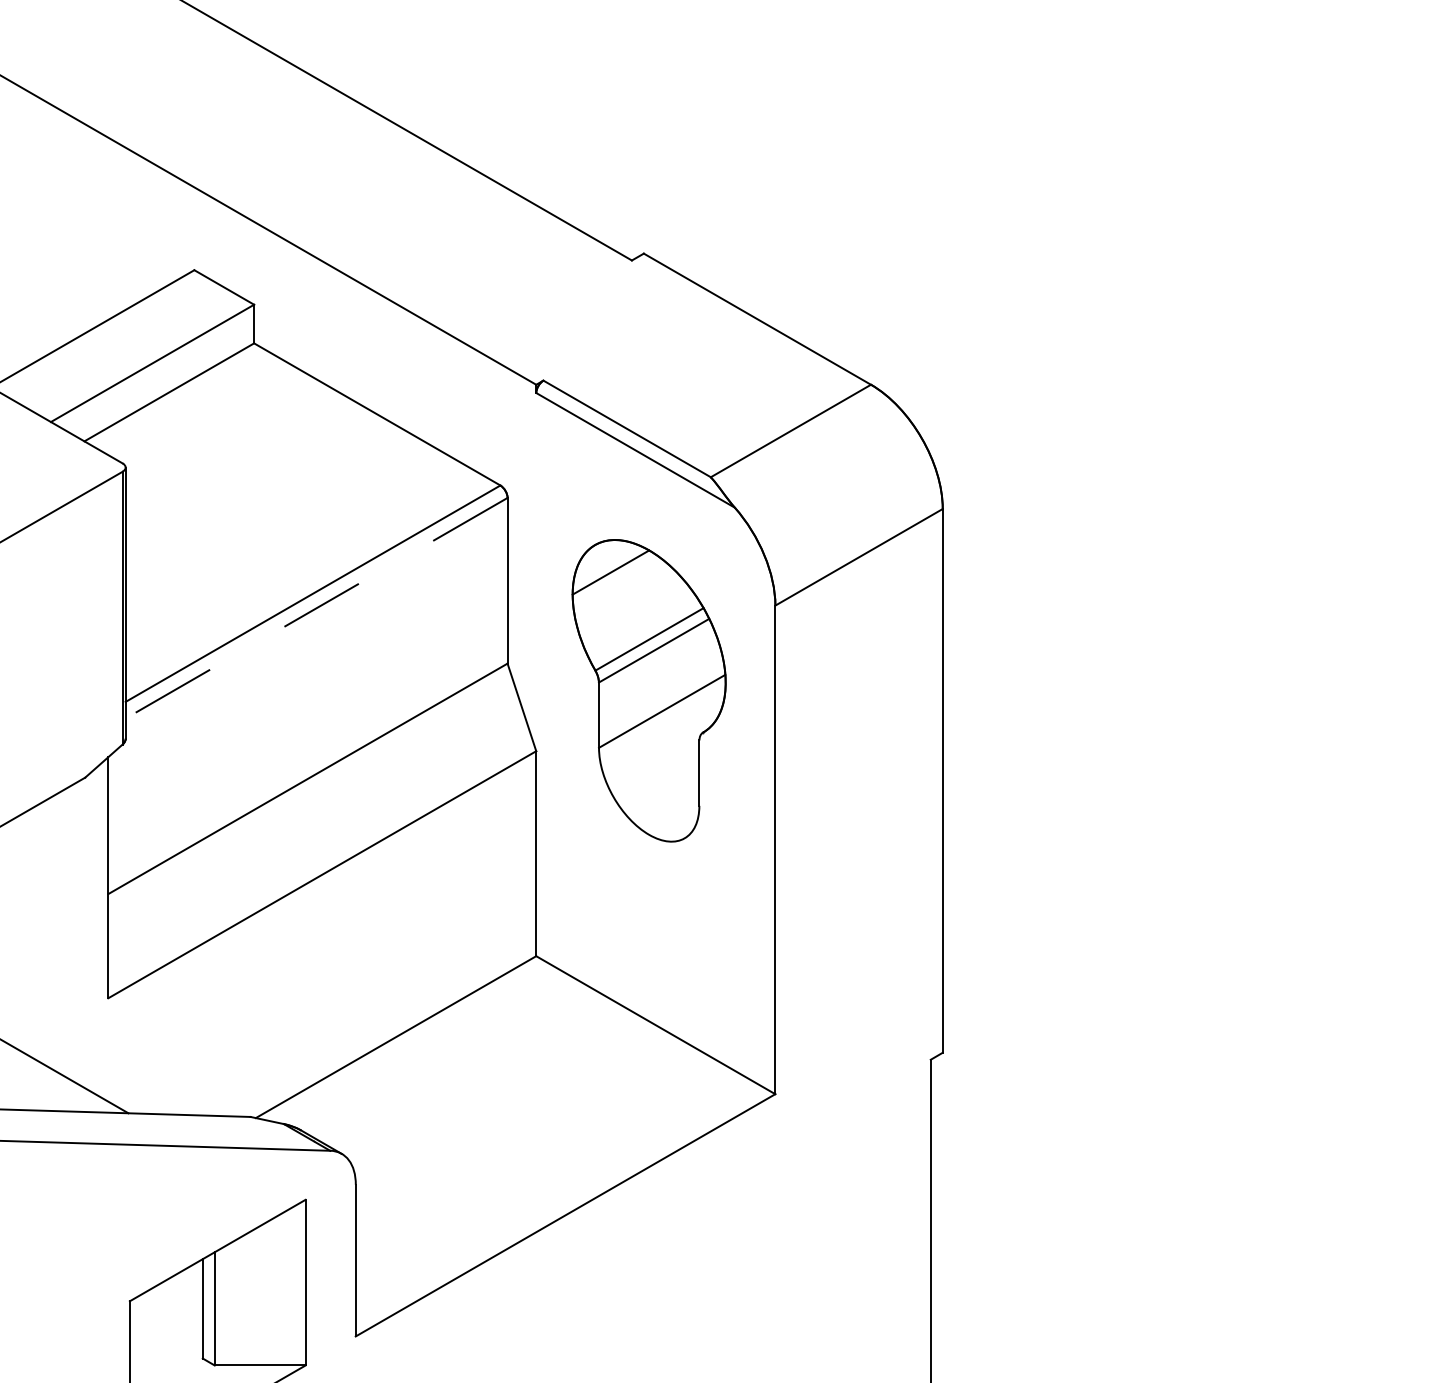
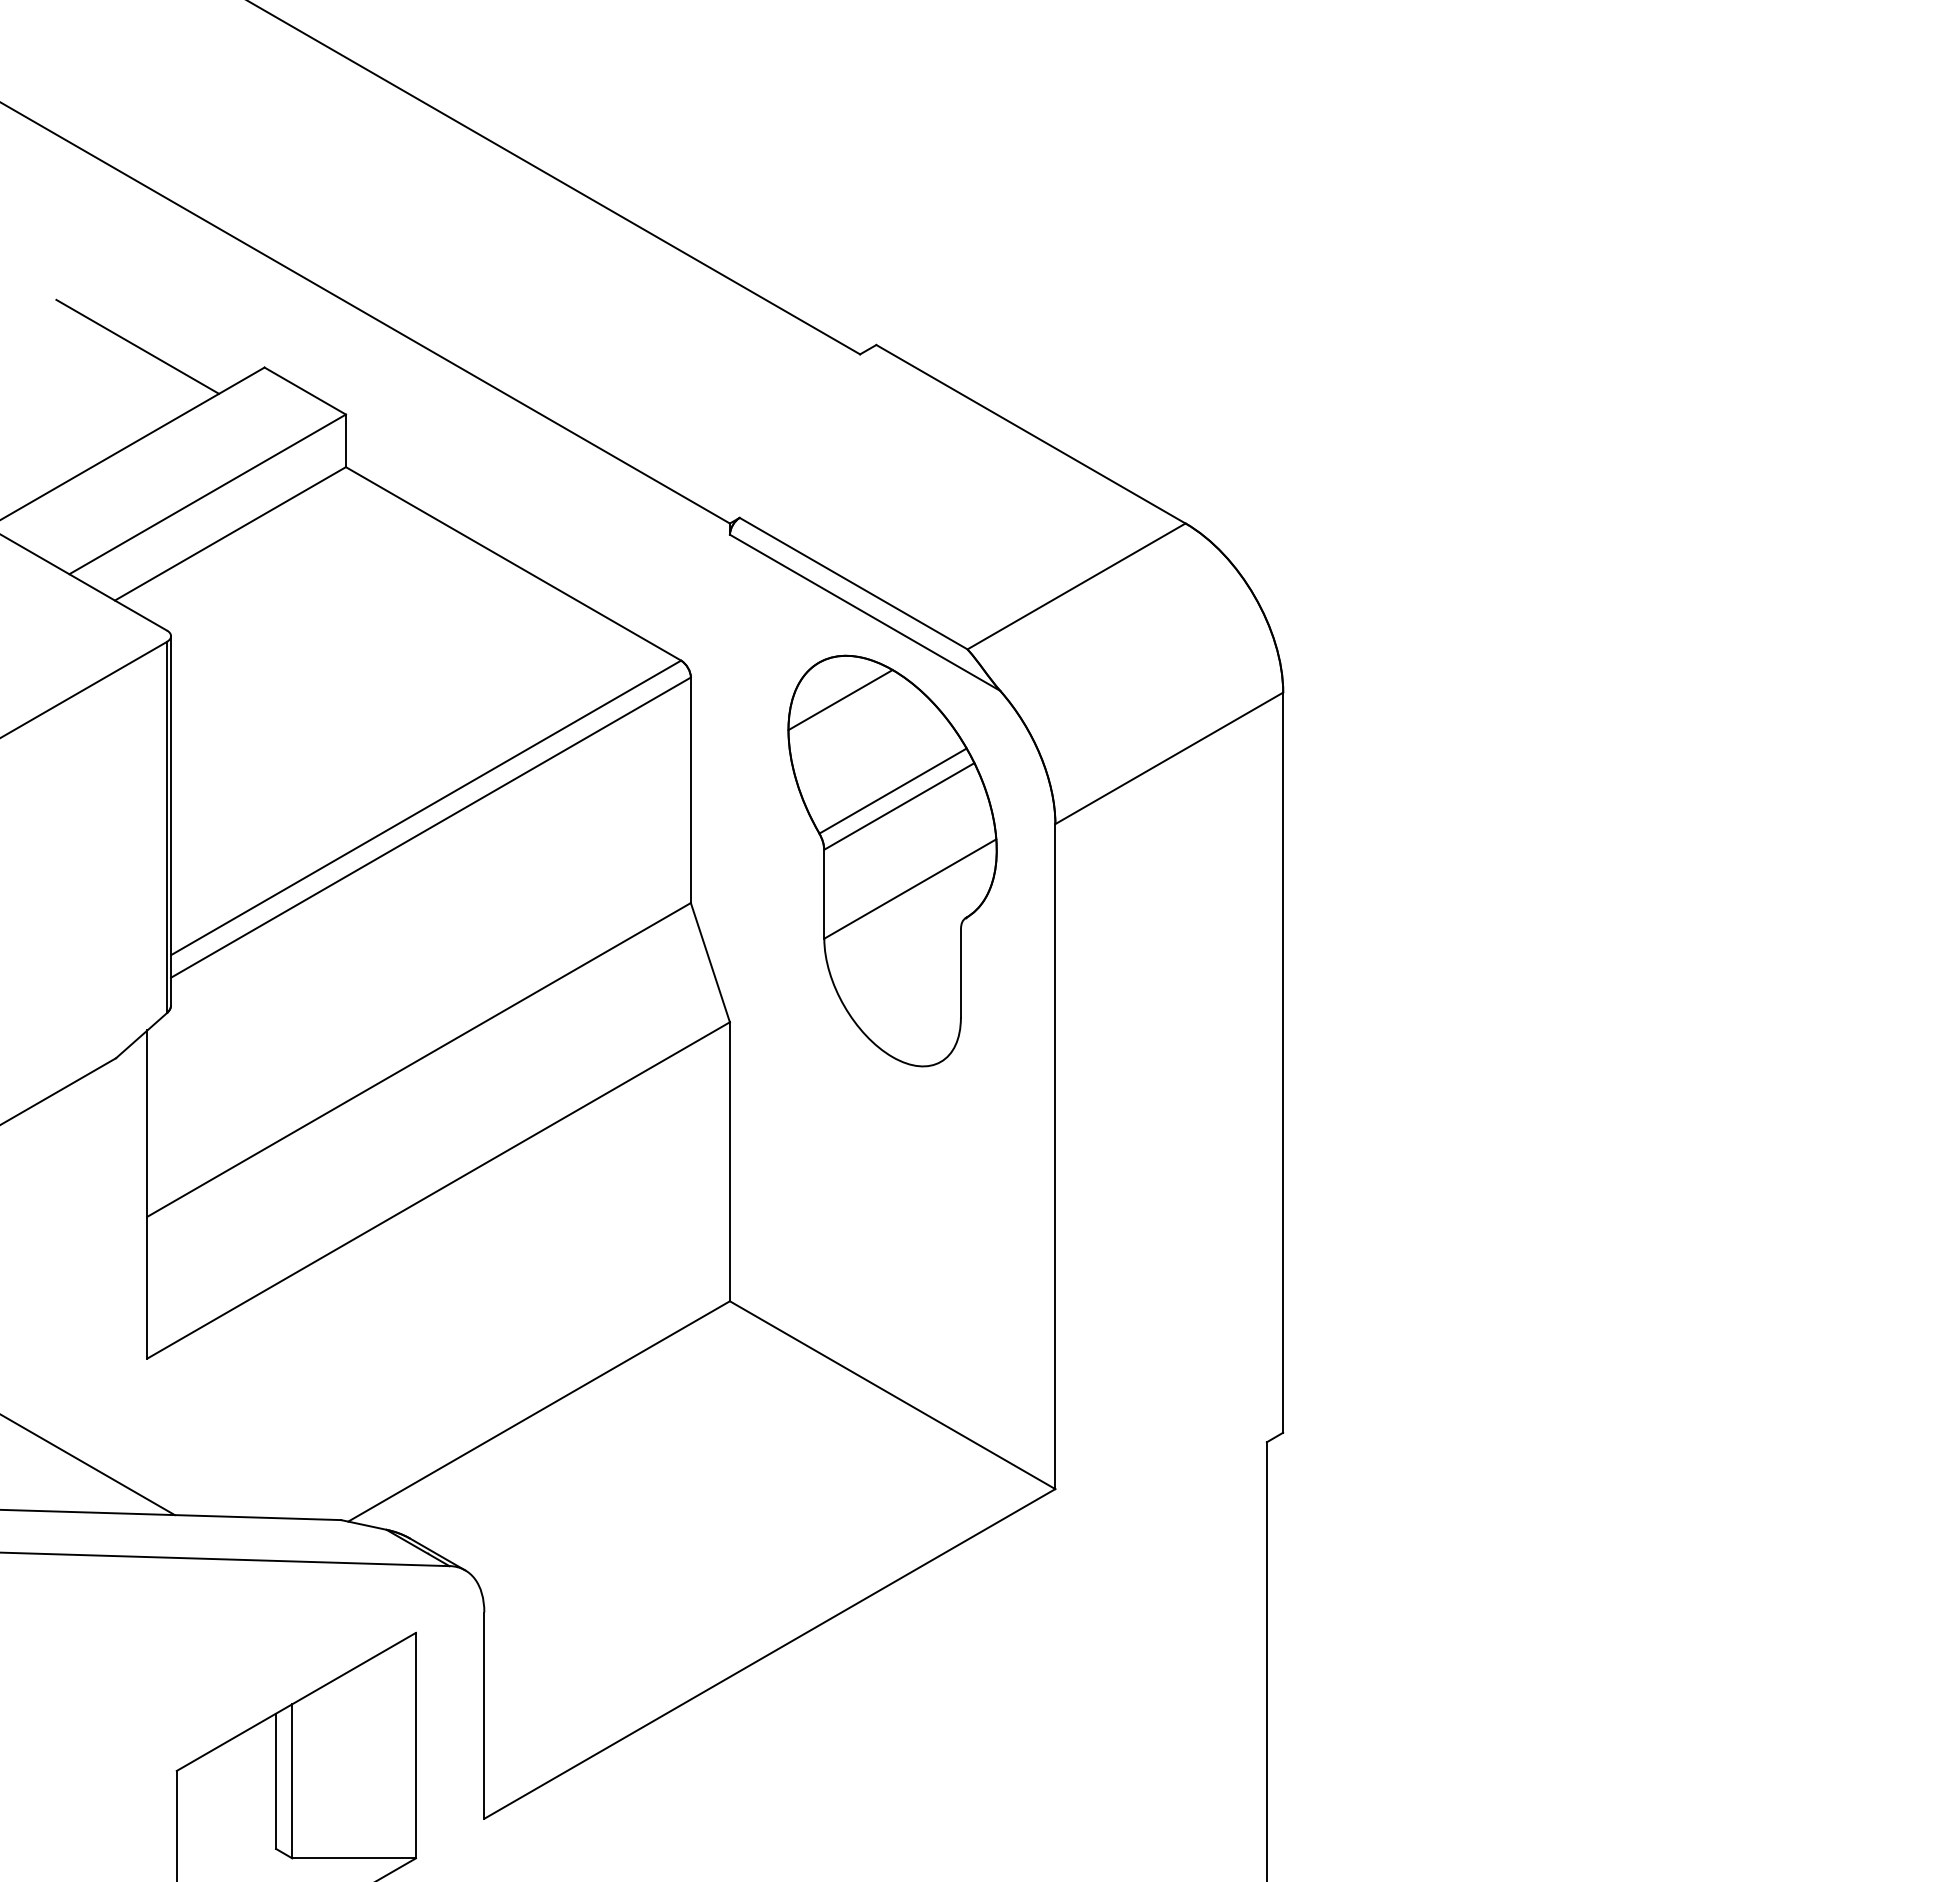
line: (101, 254) -> (137, 346), added
line: (316, 608) -> (430, 827), dashed -> solid
part: (649, 690) -> (892, 860), moved

